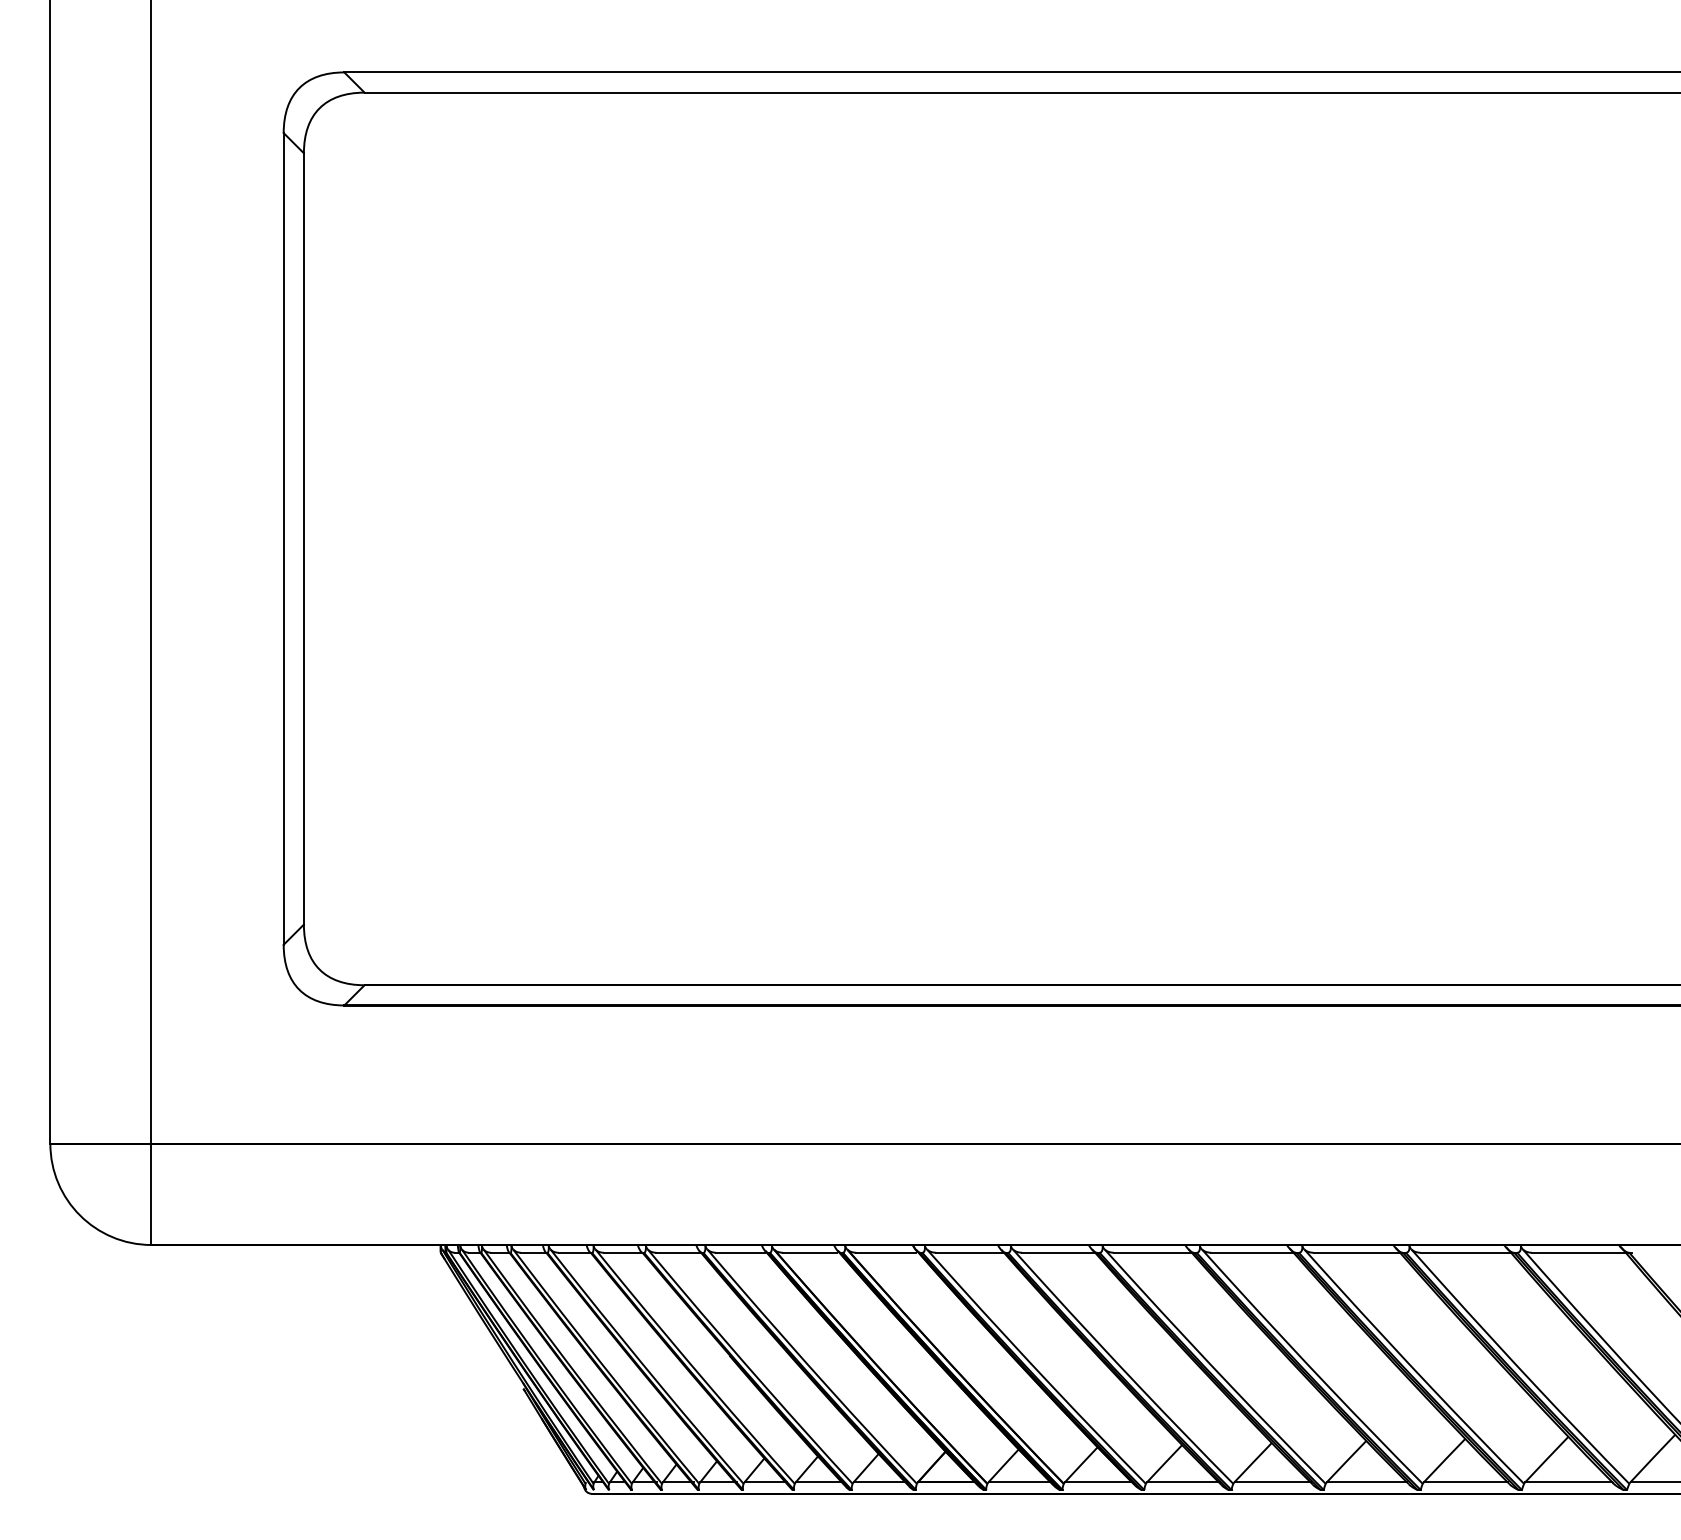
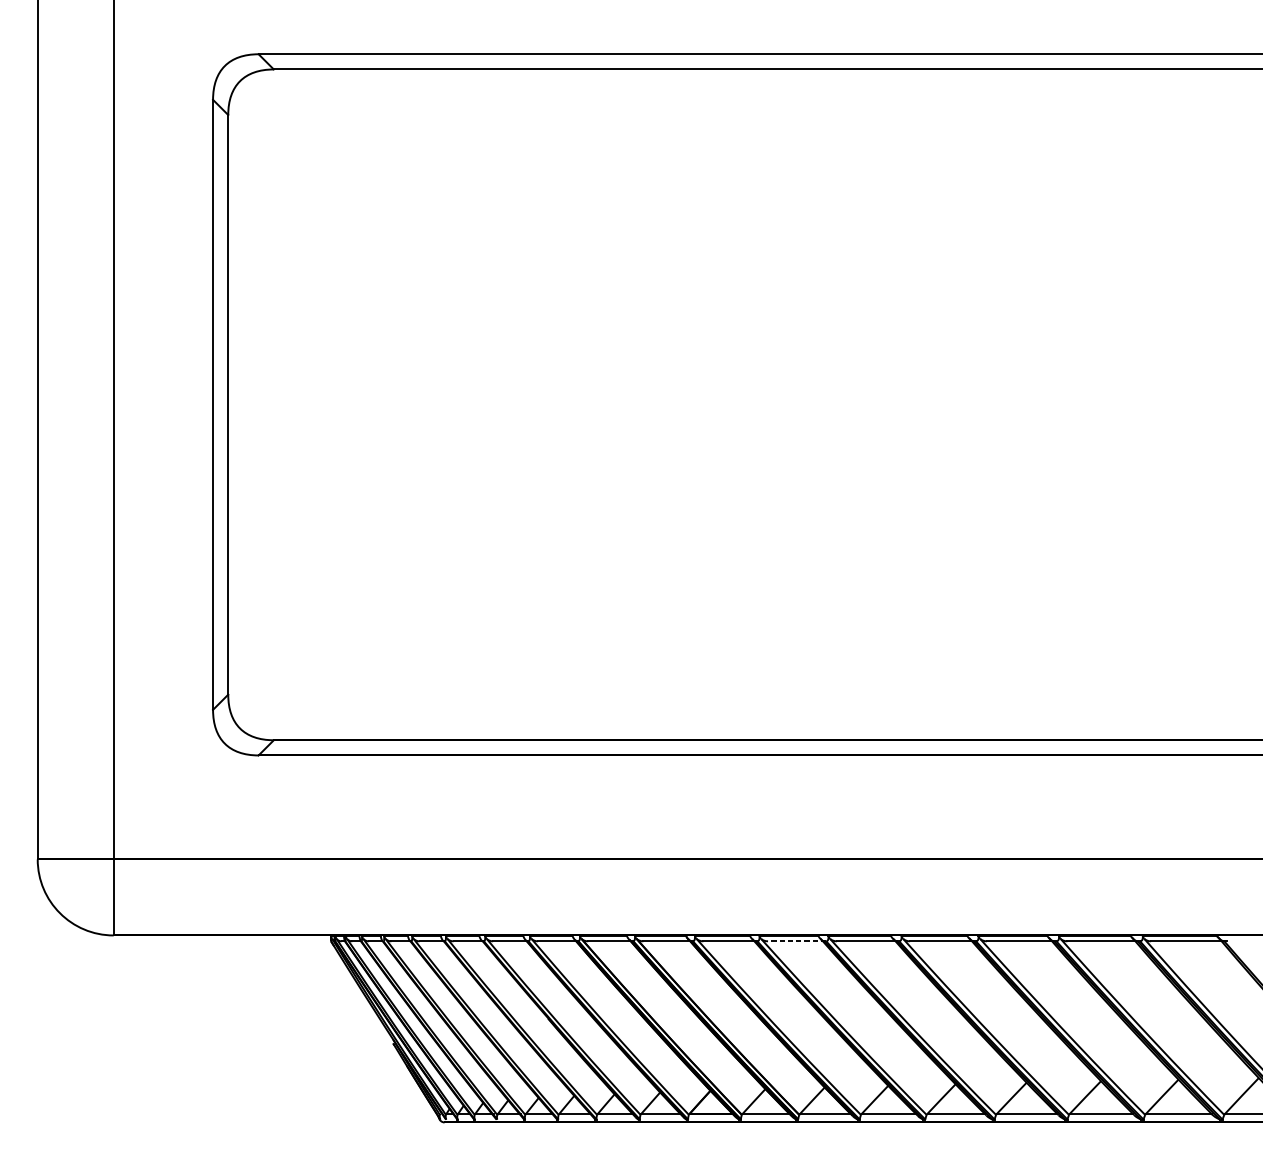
line: (1060, 1252) -> (796, 941), solid -> dashed

